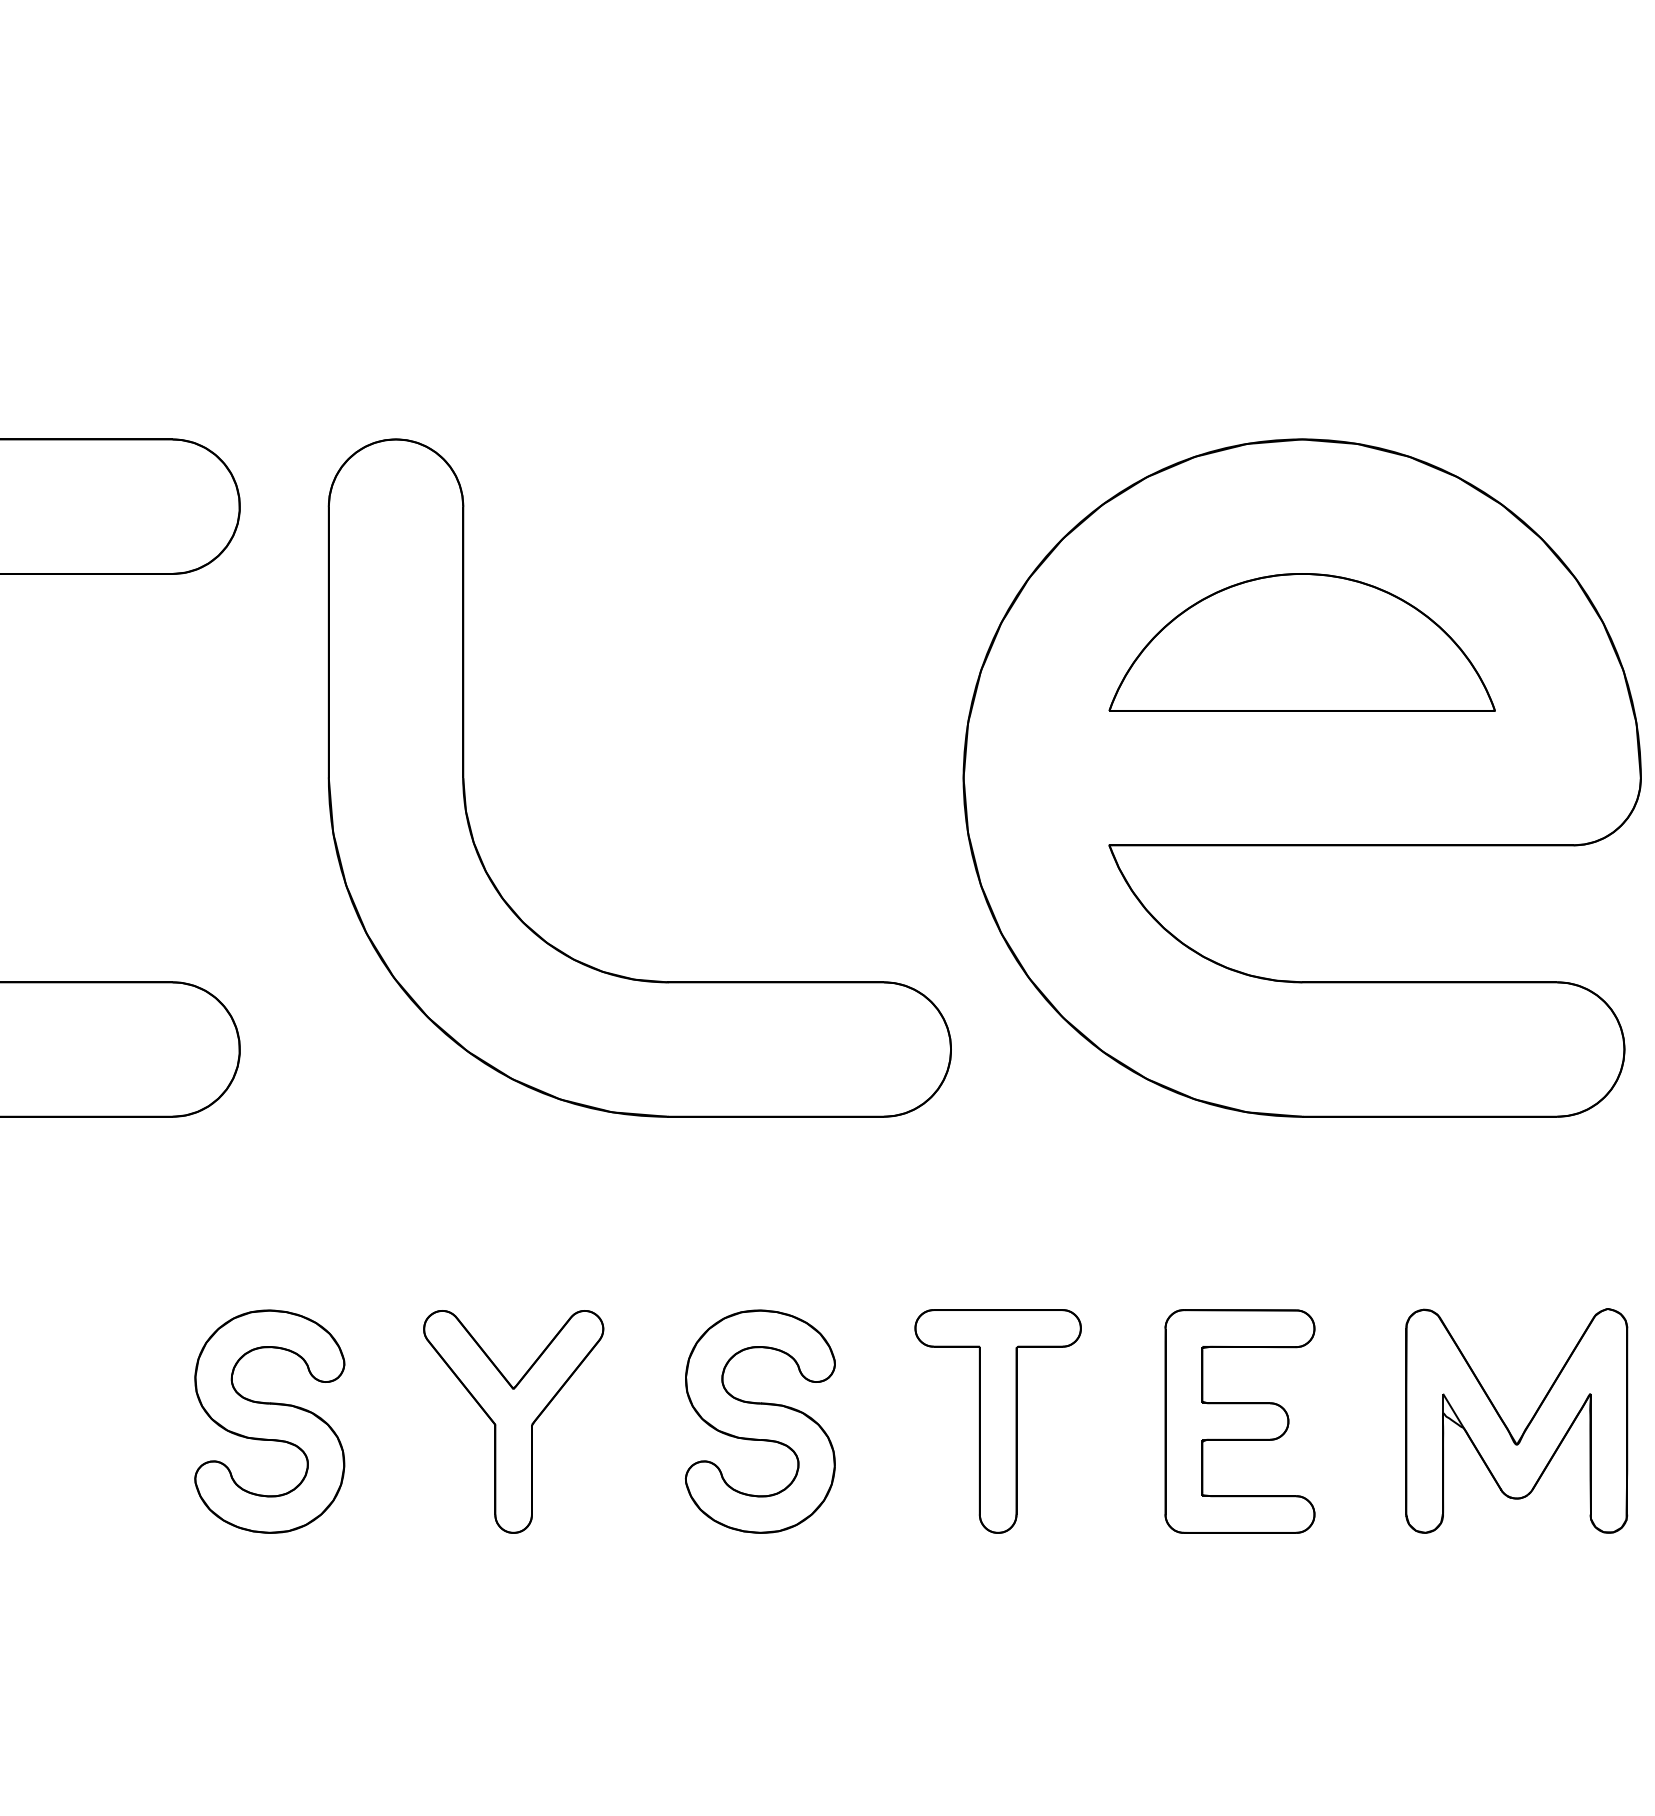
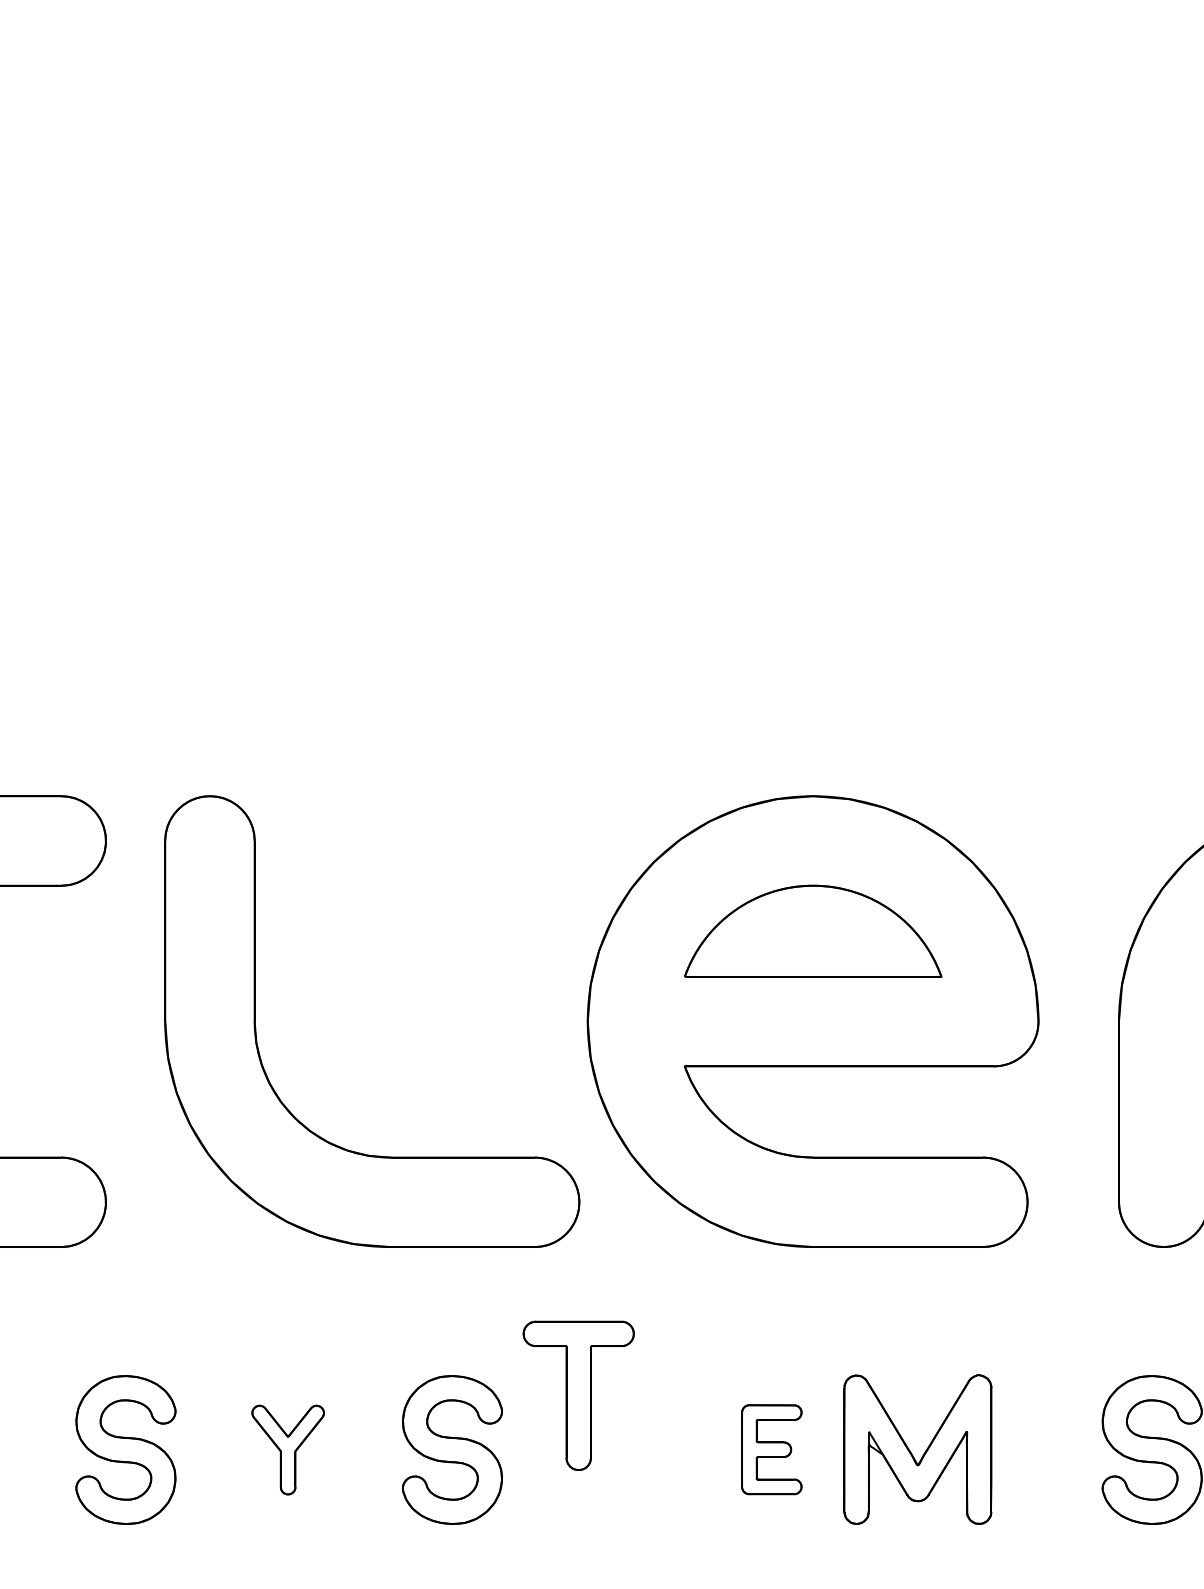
part: (512, 1420) -> (287, 1449), size x0.6
part: (997, 1420) -> (578, 1395), moved
part: (1239, 1420) -> (771, 1449), size x0.6
part: (1508, 1426) -> (912, 1453), moved

